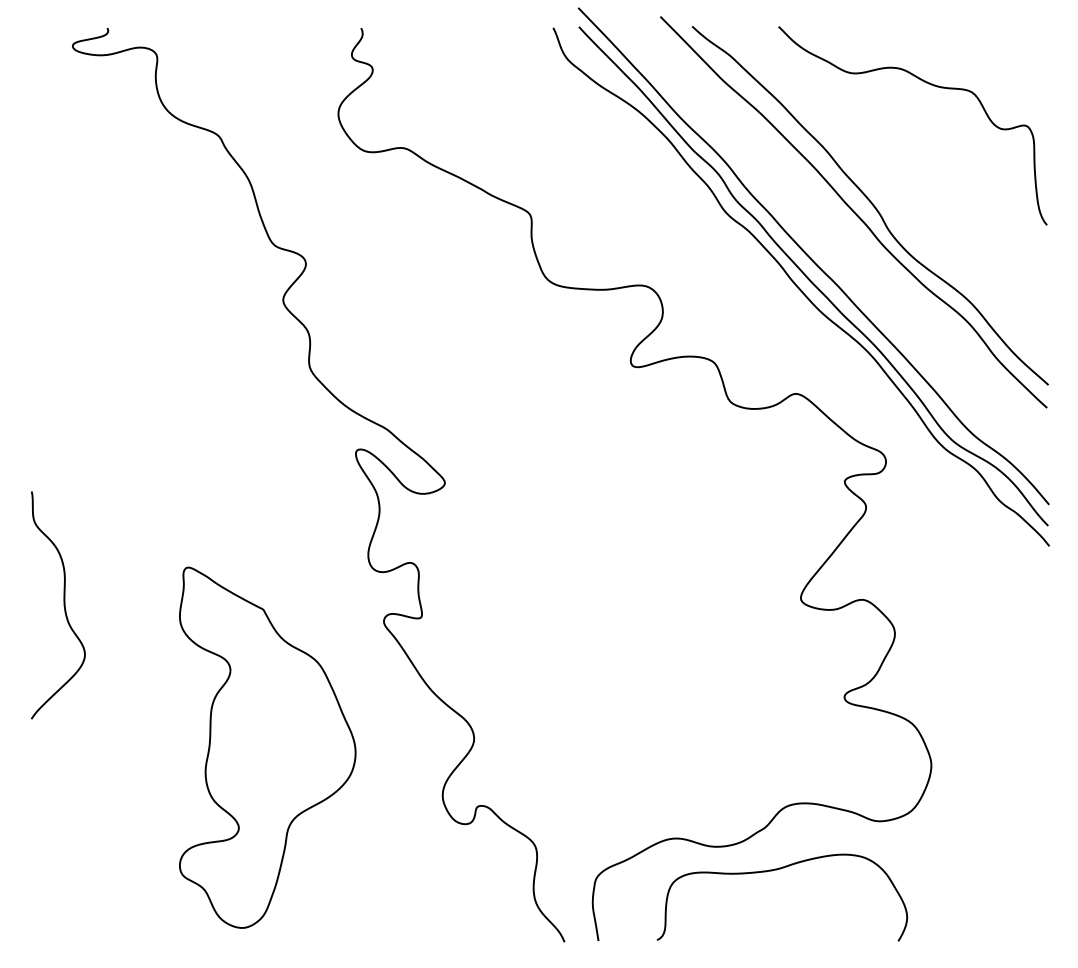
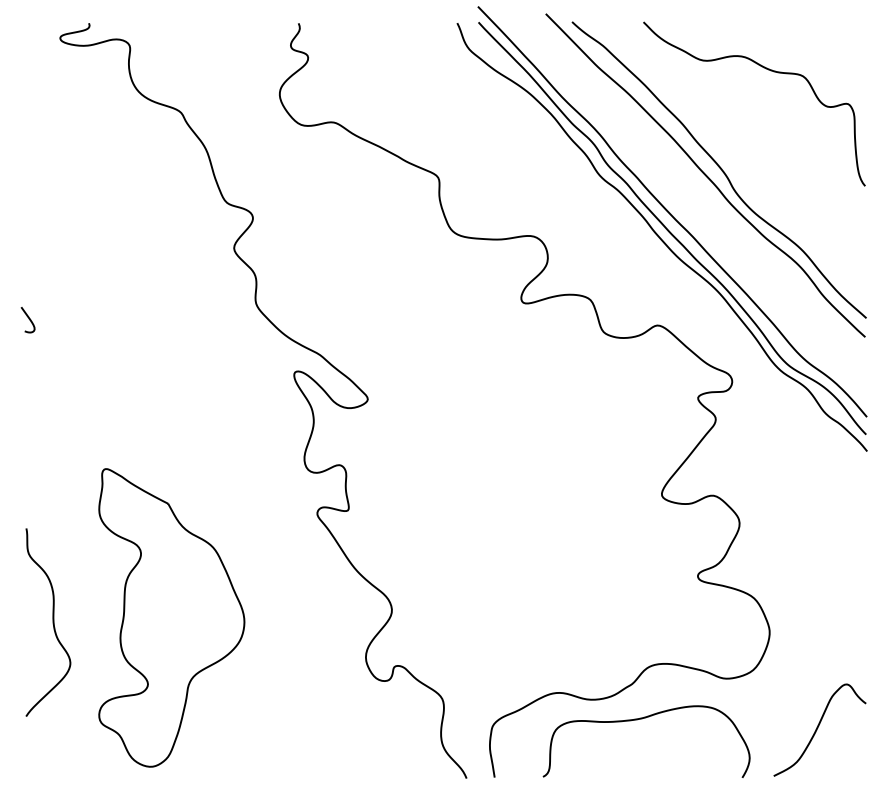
curve: (35, 387) -> (29, 320), added
curve: (63, 605) -> (52, 622), moved
part: (267, 747) -> (171, 617), moved
curve: (989, 882) -> (817, 729), added

